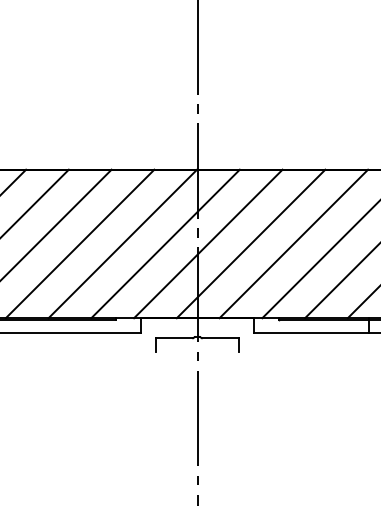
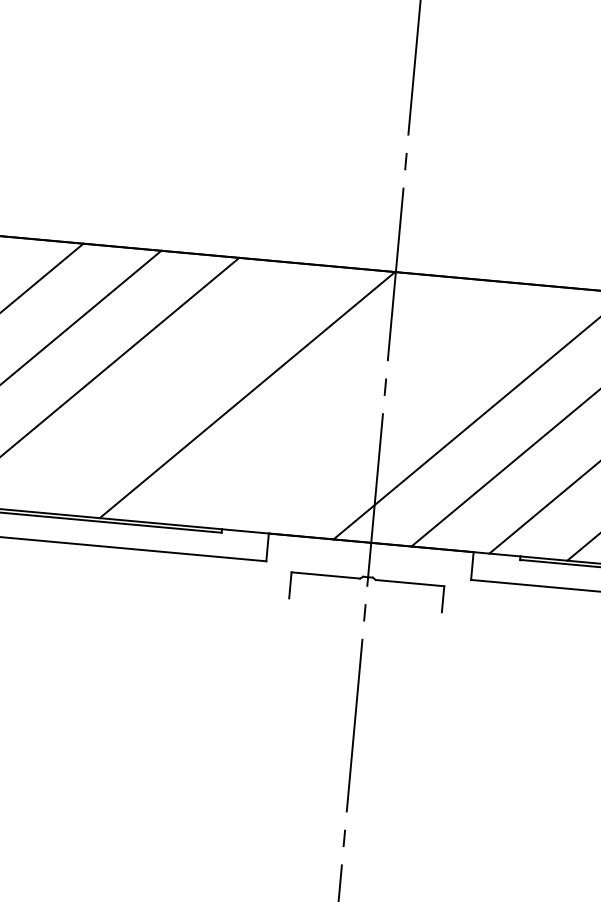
line: (79, 243) -> (168, 387), removed
line: (165, 243) -> (325, 401), removed
line: (208, 243) -> (403, 408), removed

